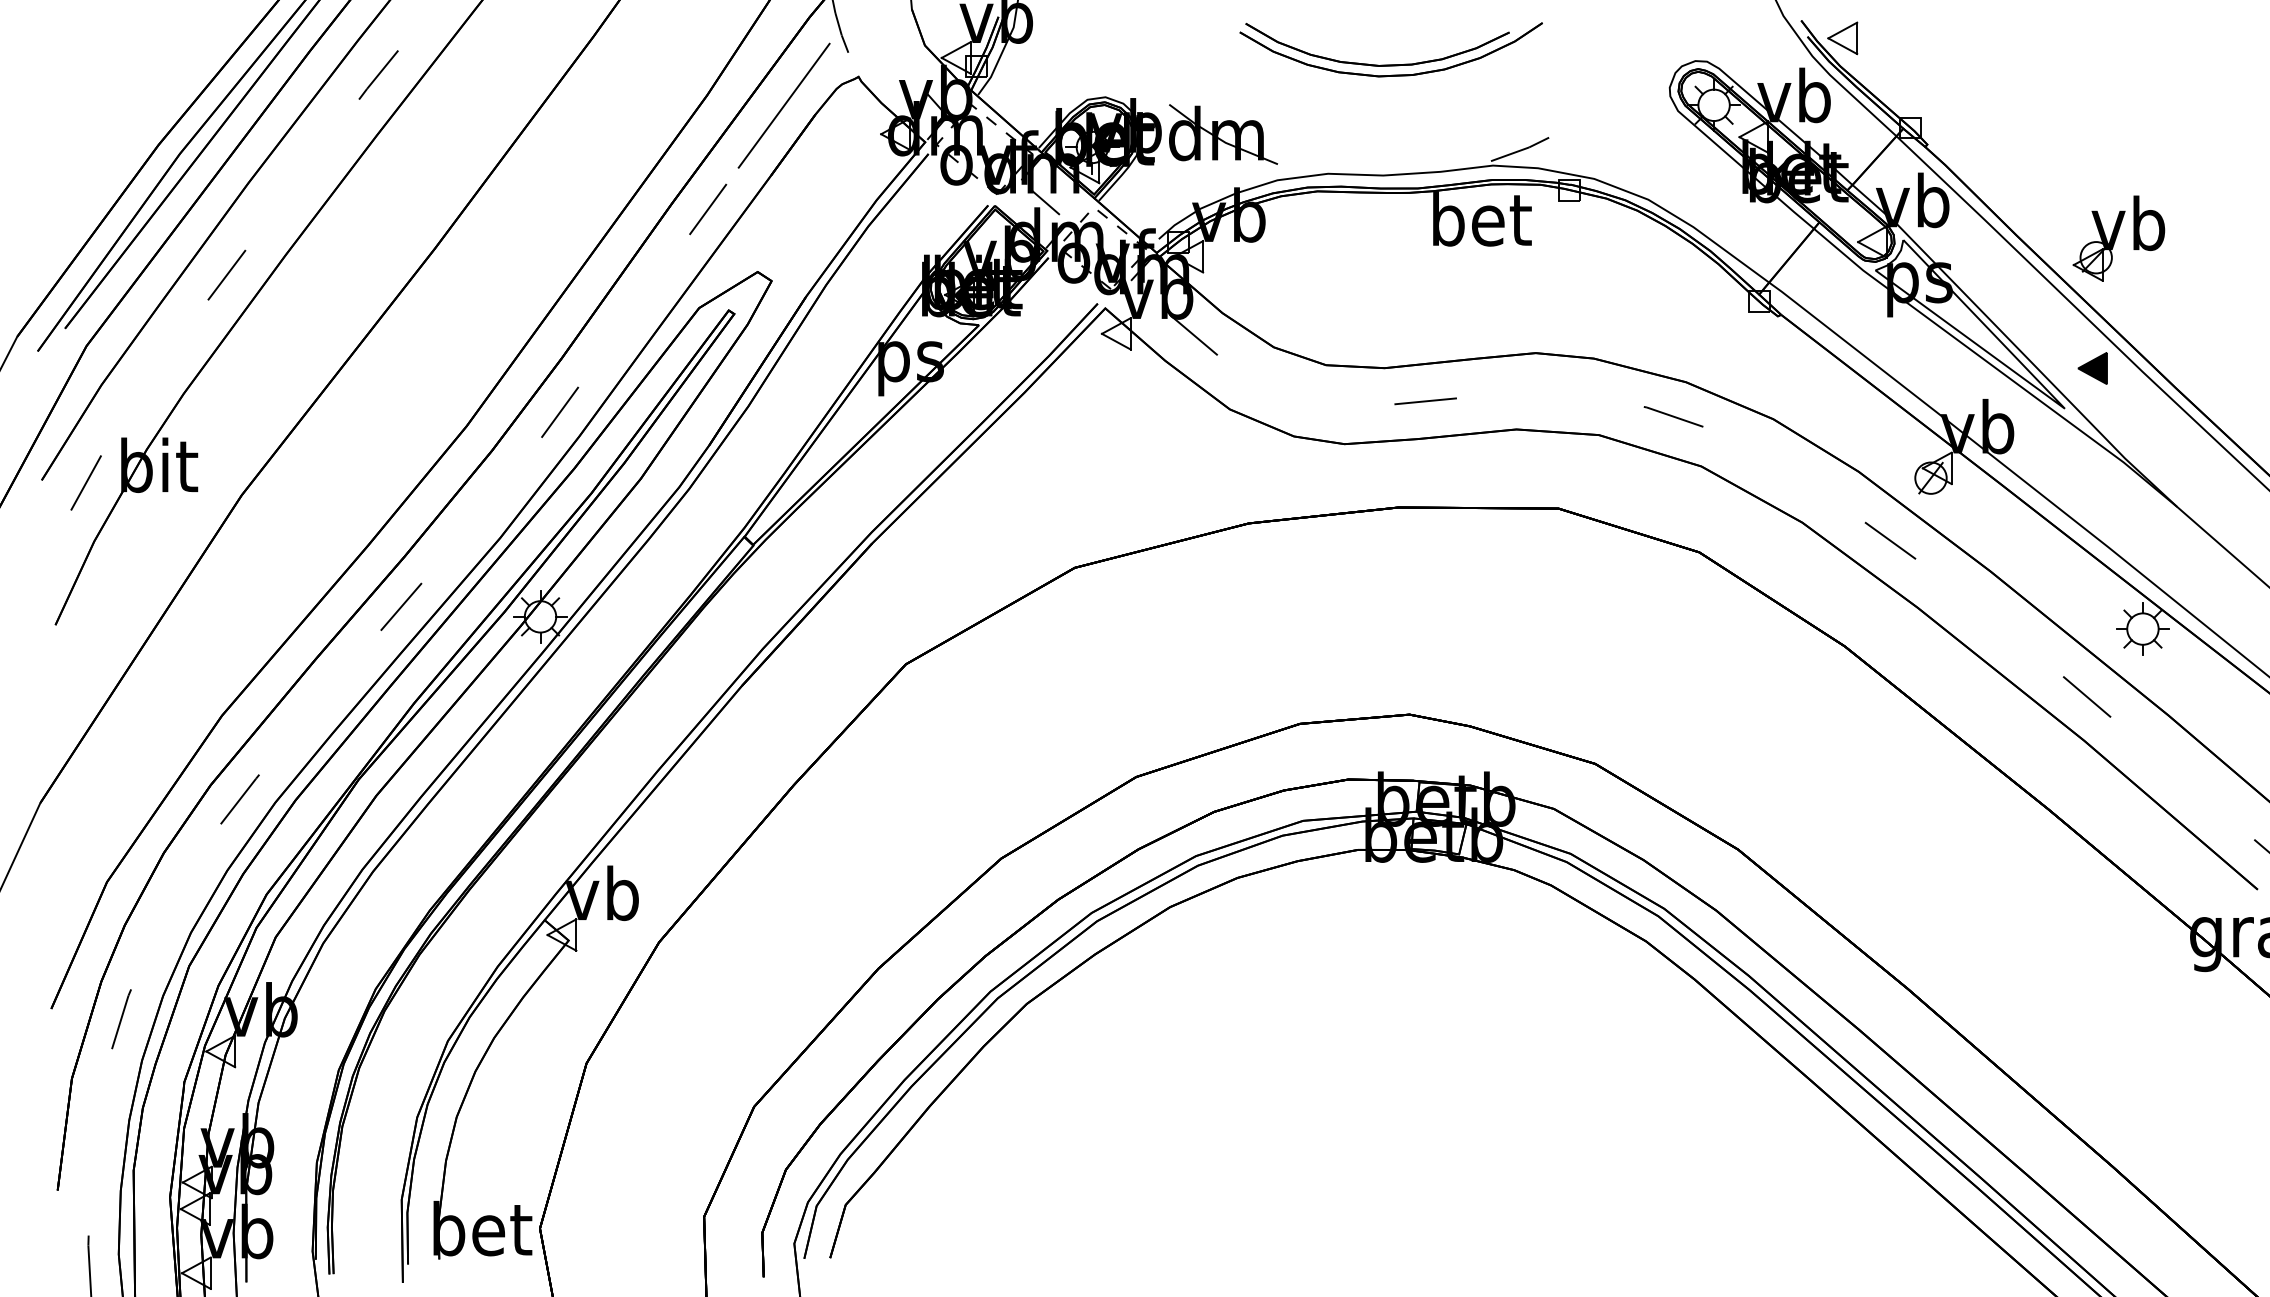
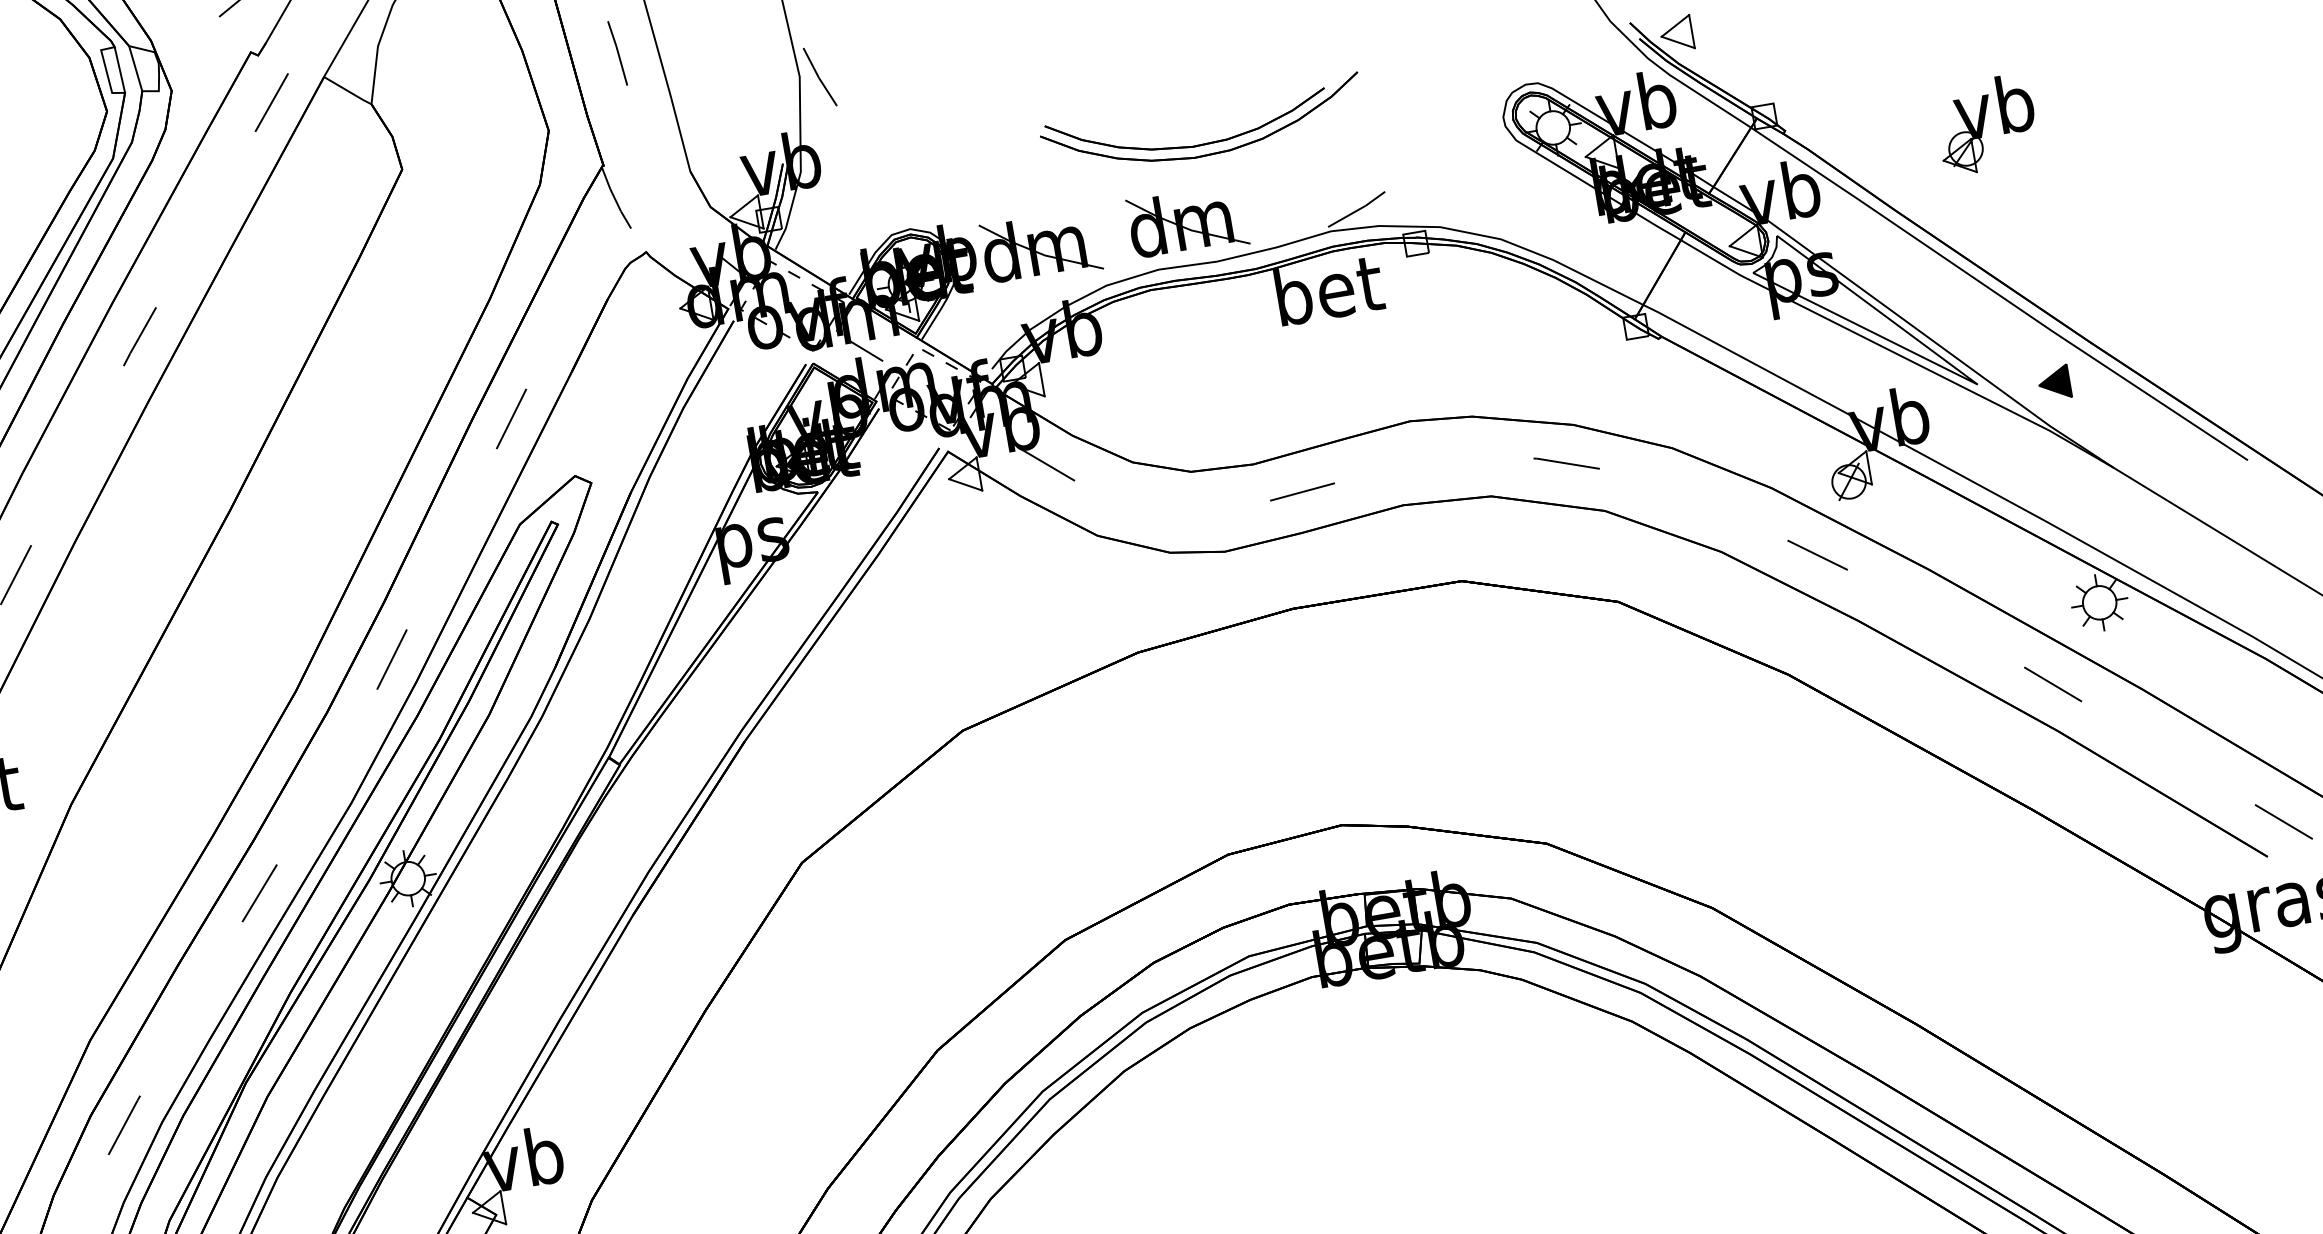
line: (783, 105) -> (572, 295), removed
part: (1362, 134) -> (1187, 222), added
part: (2118, 238) -> (1986, 124), moved
part: (2092, 368) -> (2054, 383), moved

